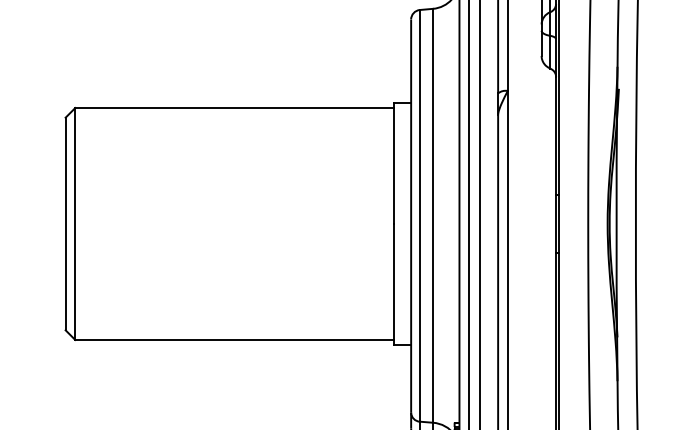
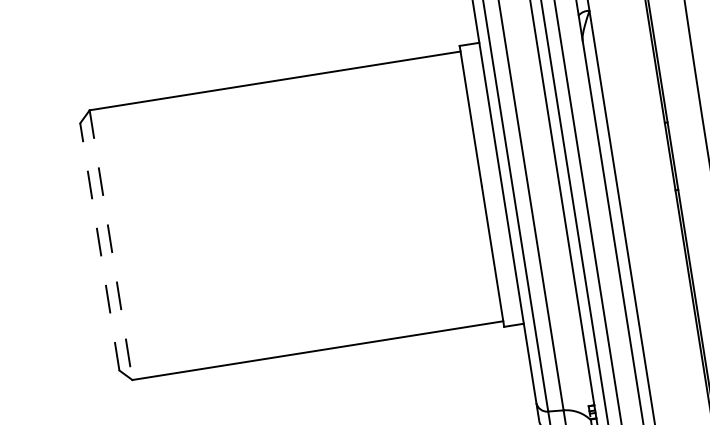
line: (65, 223) -> (99, 246), solid -> dashed
line: (75, 224) -> (111, 245), solid -> dashed

